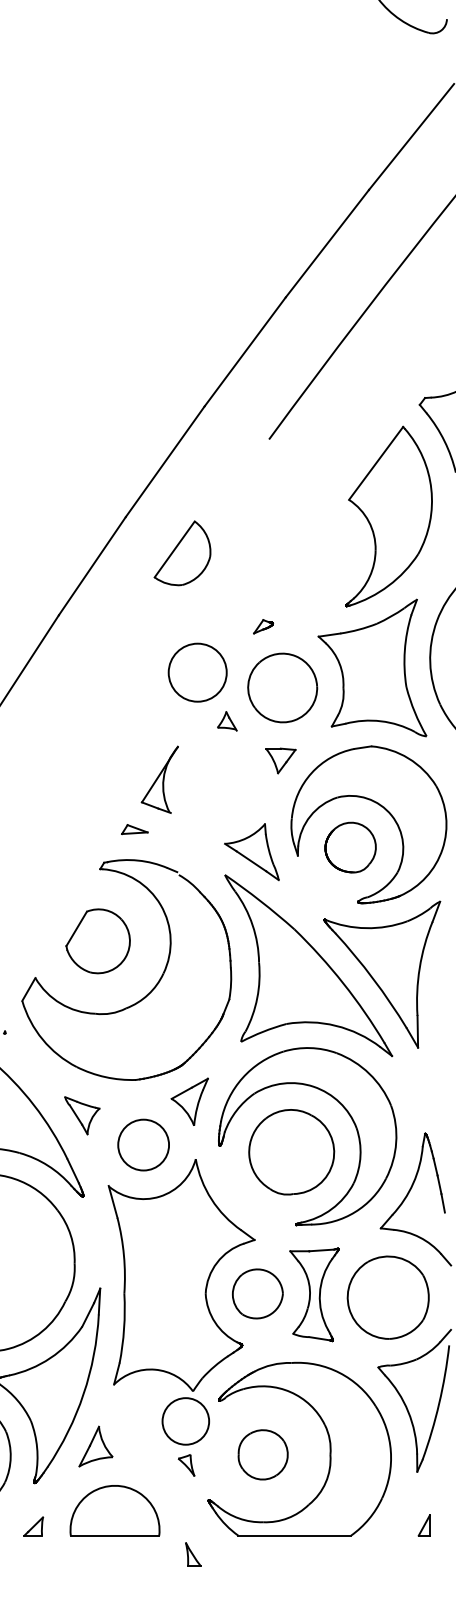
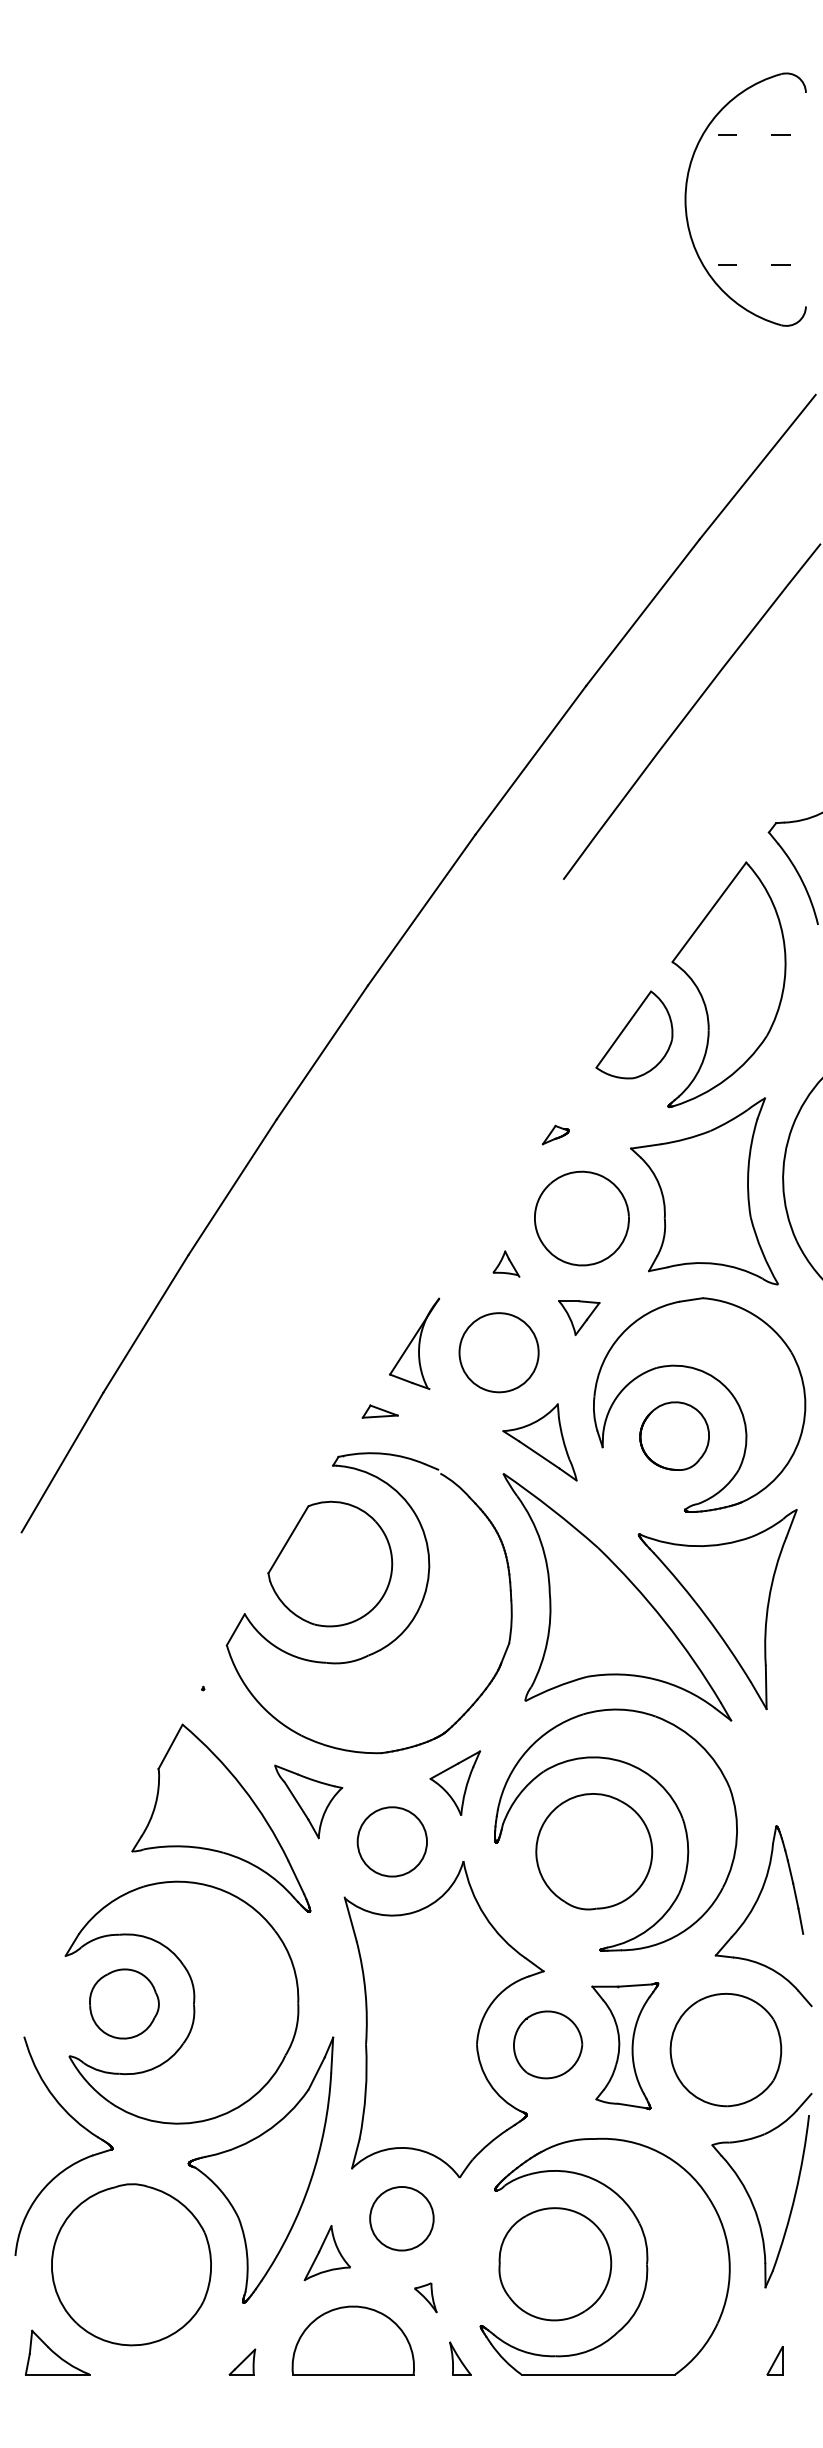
part: (182, 553) -> (634, 1034), moved
circle: (197, 672) -> (498, 1352), moved
part: (98, 940) -> (330, 1563), size x1.43
part: (82, 1115) -> (308, 1801), size x1.43
circle: (185, 1421) -> (401, 2218), moved
part: (263, 1454) -> (555, 2264), size x1.67
part: (186, 1465) -> (425, 2297), moved
part: (193, 1554) -> (460, 2358), moved

